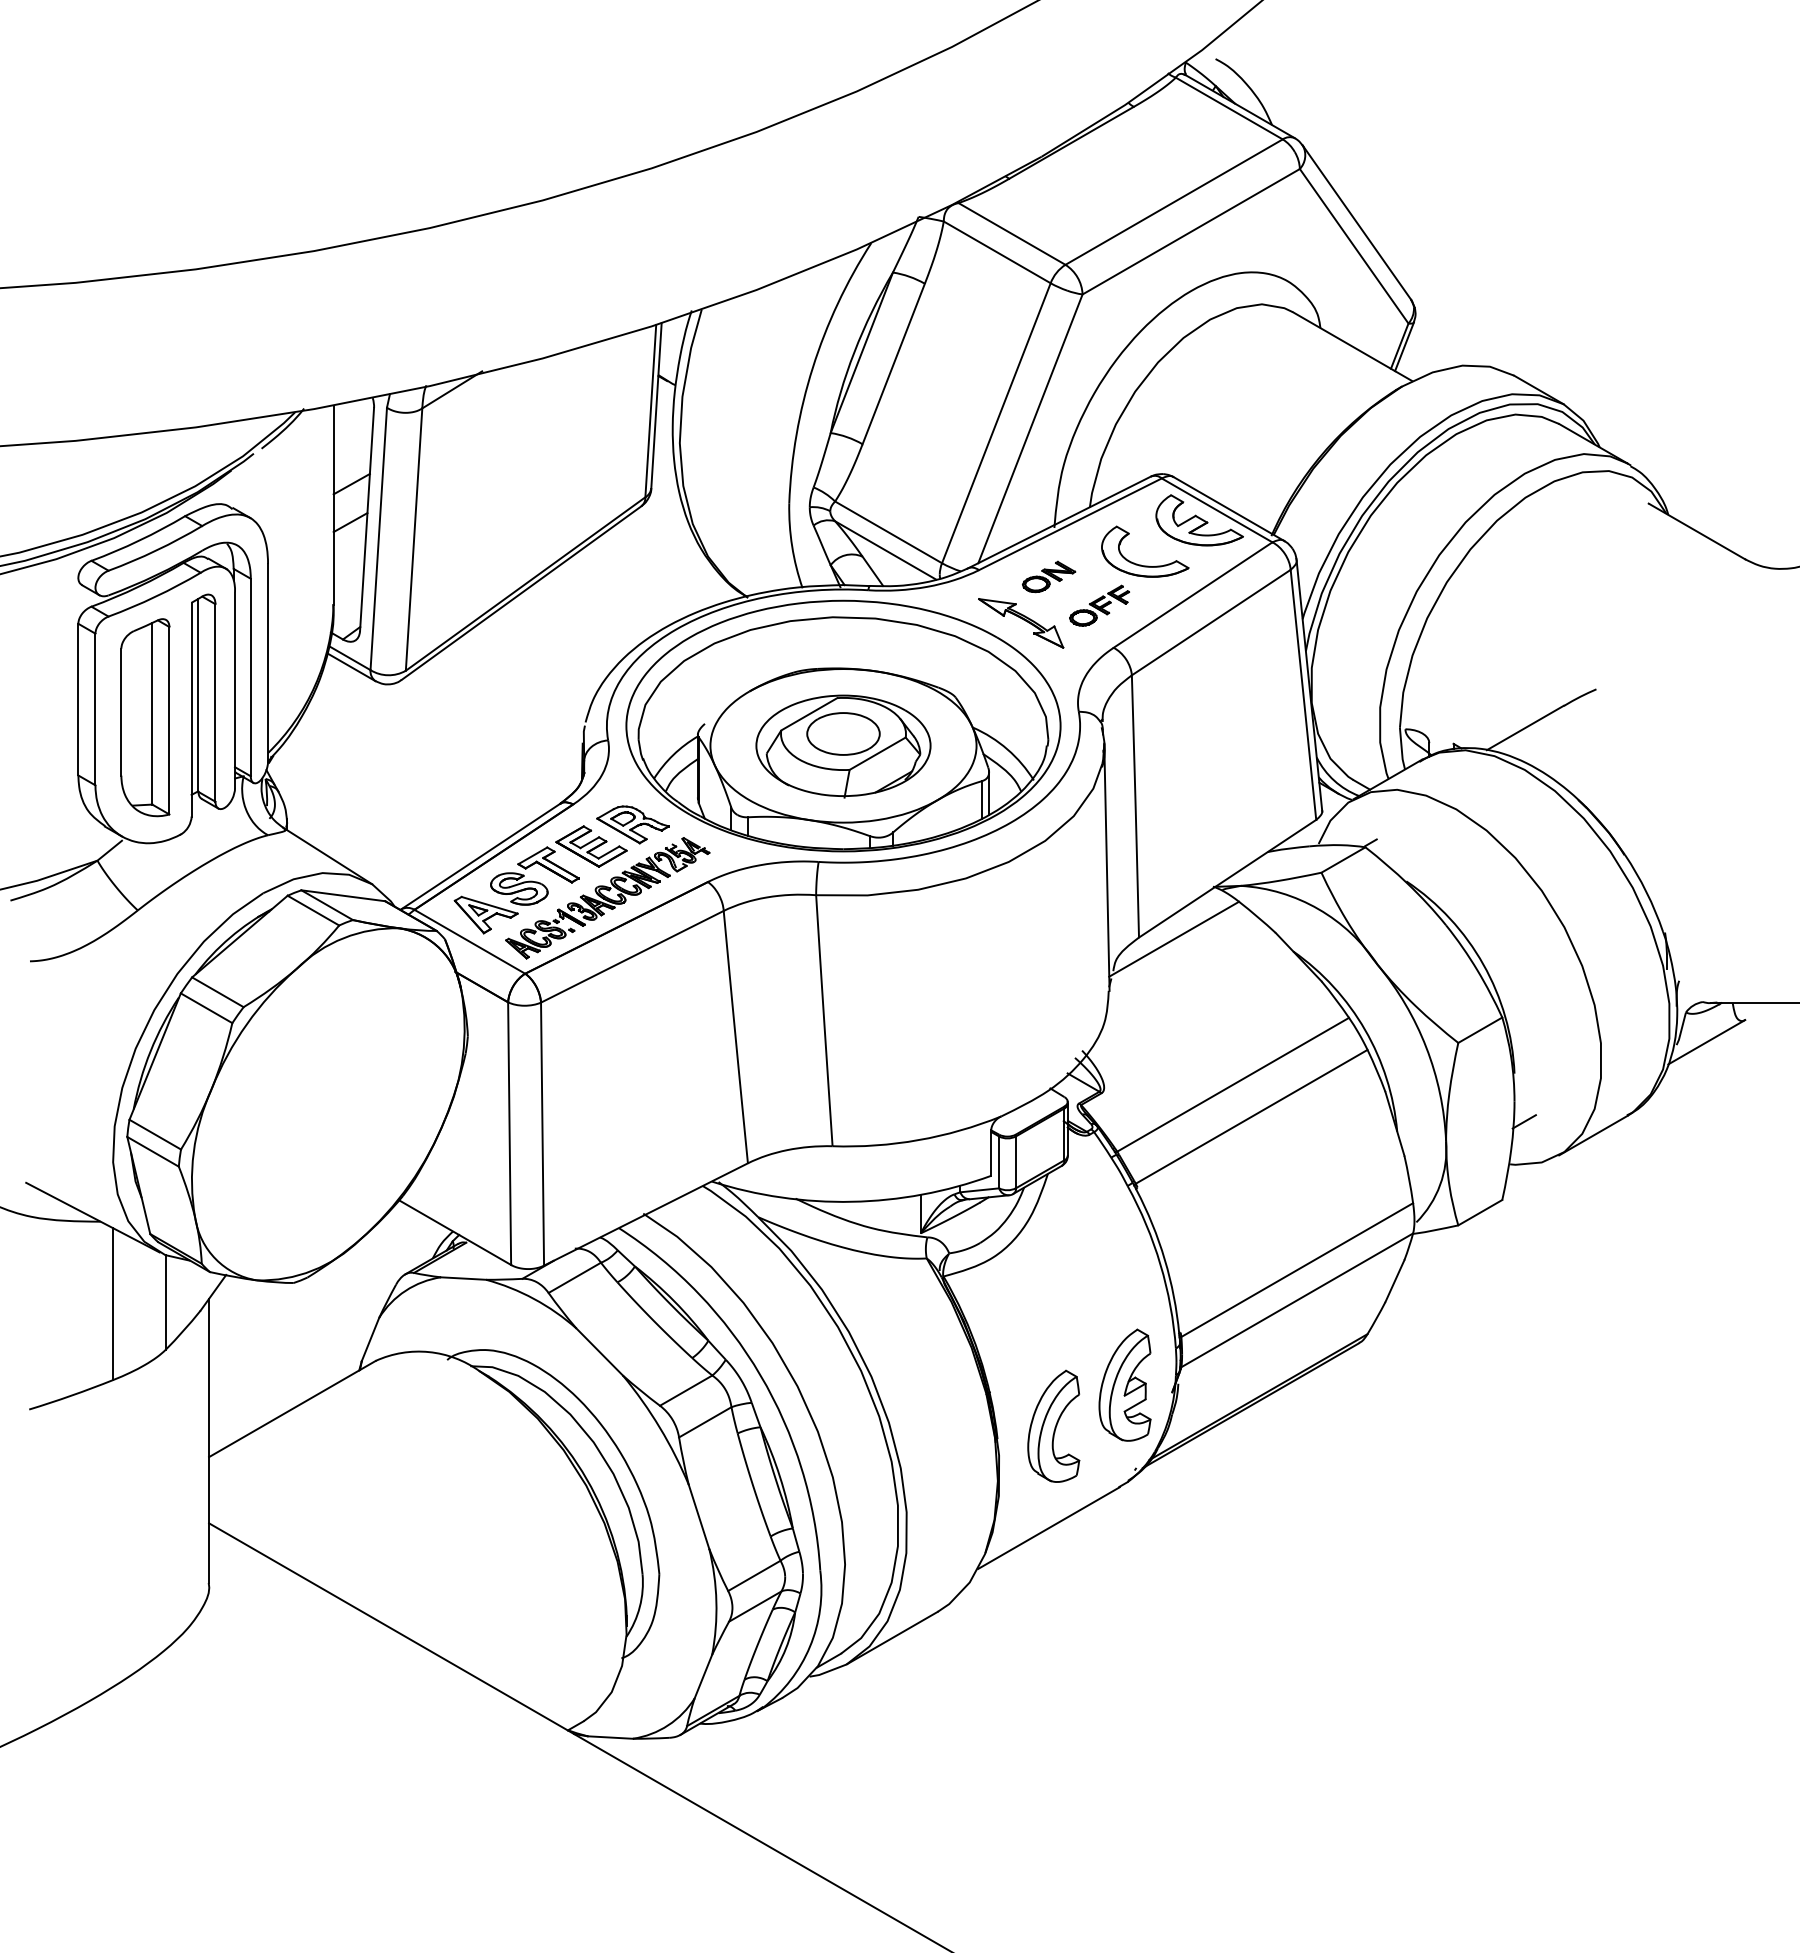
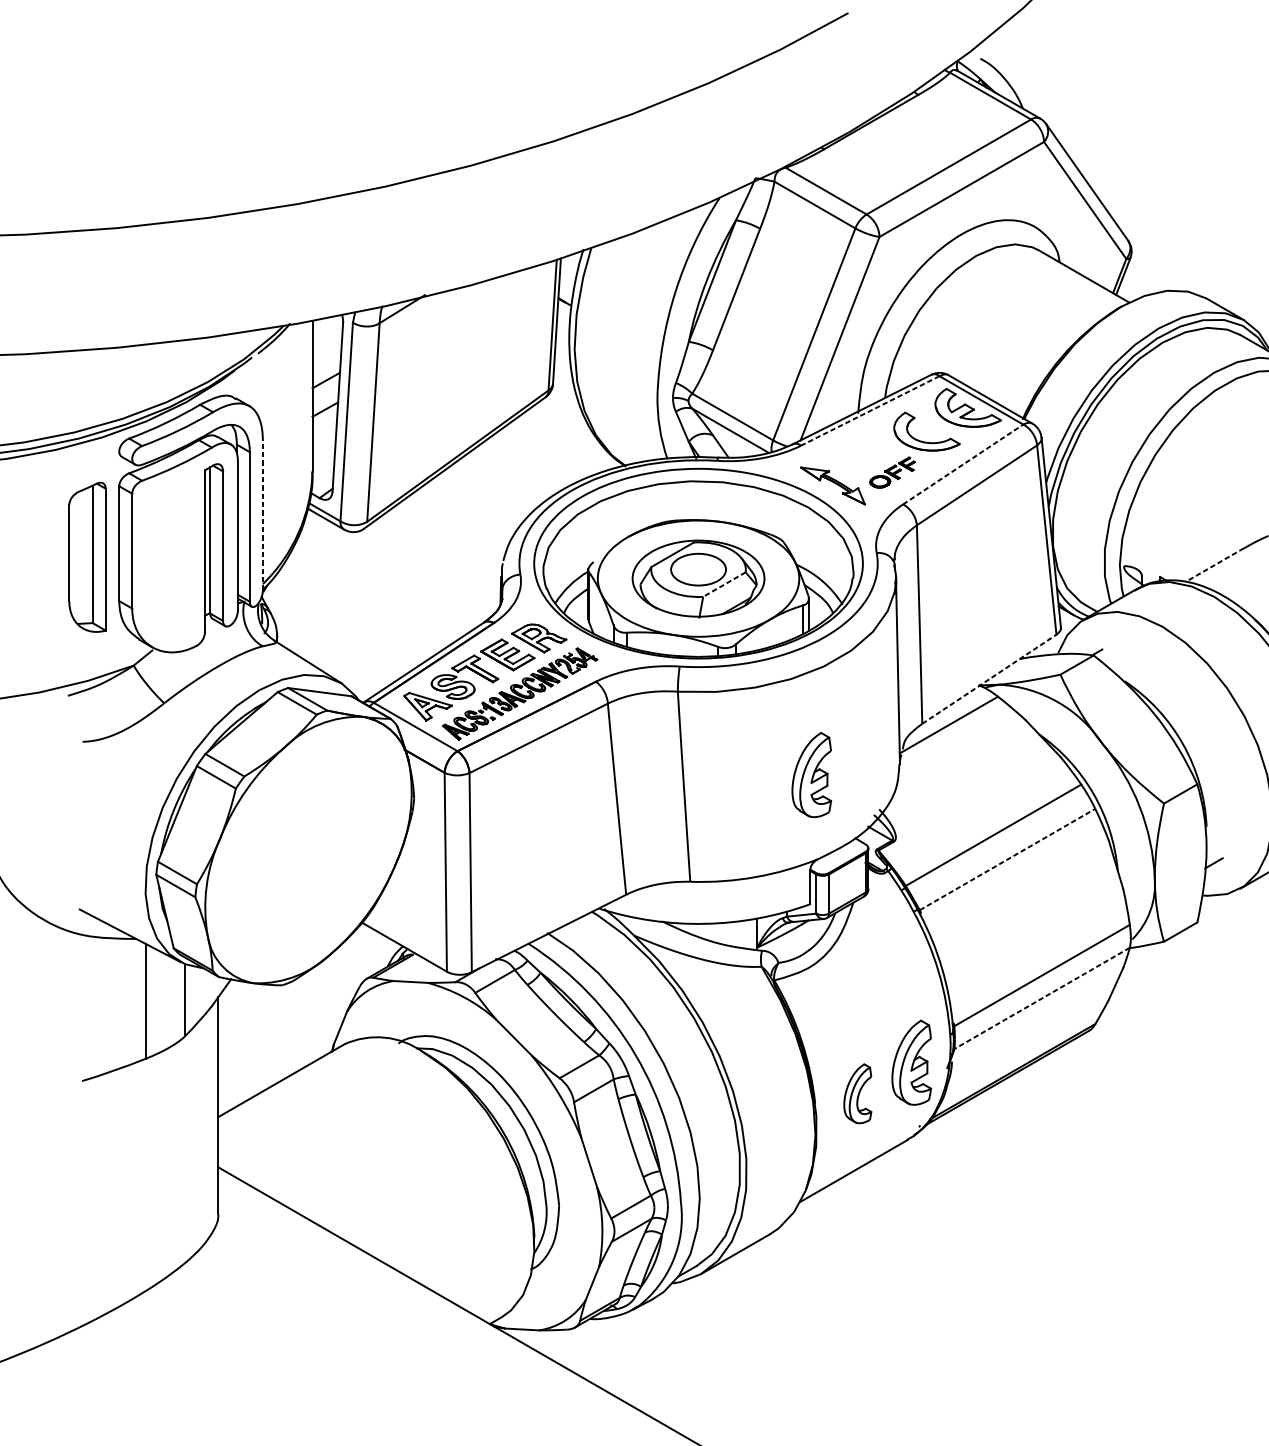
line: (1070, 524) -> (870, 411), solid -> dashed
part: (1049, 576) -> (854, 450), removed
line: (1193, 594) -> (963, 464), solid -> dashed
line: (268, 662) -> (263, 515), solid -> dashed
part: (145, 717) -> (87, 557), moved
line: (1524, 728) -> (1214, 565), solid -> dashed
line: (877, 753) -> (724, 584), solid -> dashed
line: (1228, 878) -> (990, 679), solid -> dashed
part: (992, 1004) -> (811, 774), added
line: (1251, 1116) -> (1007, 859), solid -> dashed
line: (1297, 1300) -> (1042, 998), solid -> dashed
part: (1053, 1425) -> (857, 1093), size x0.7

